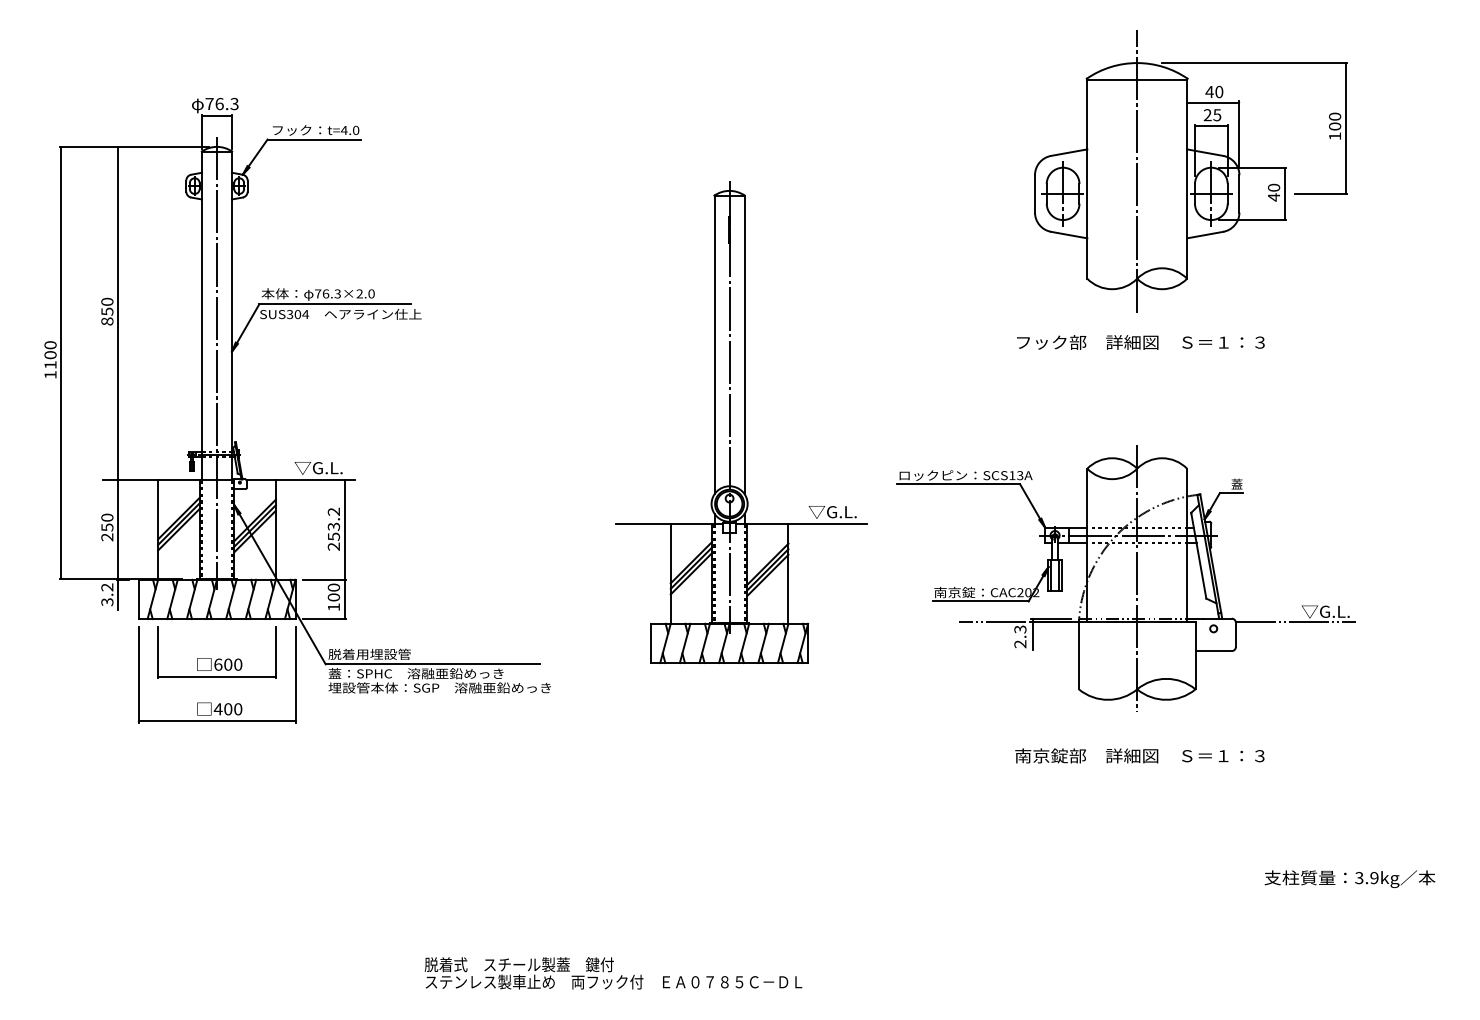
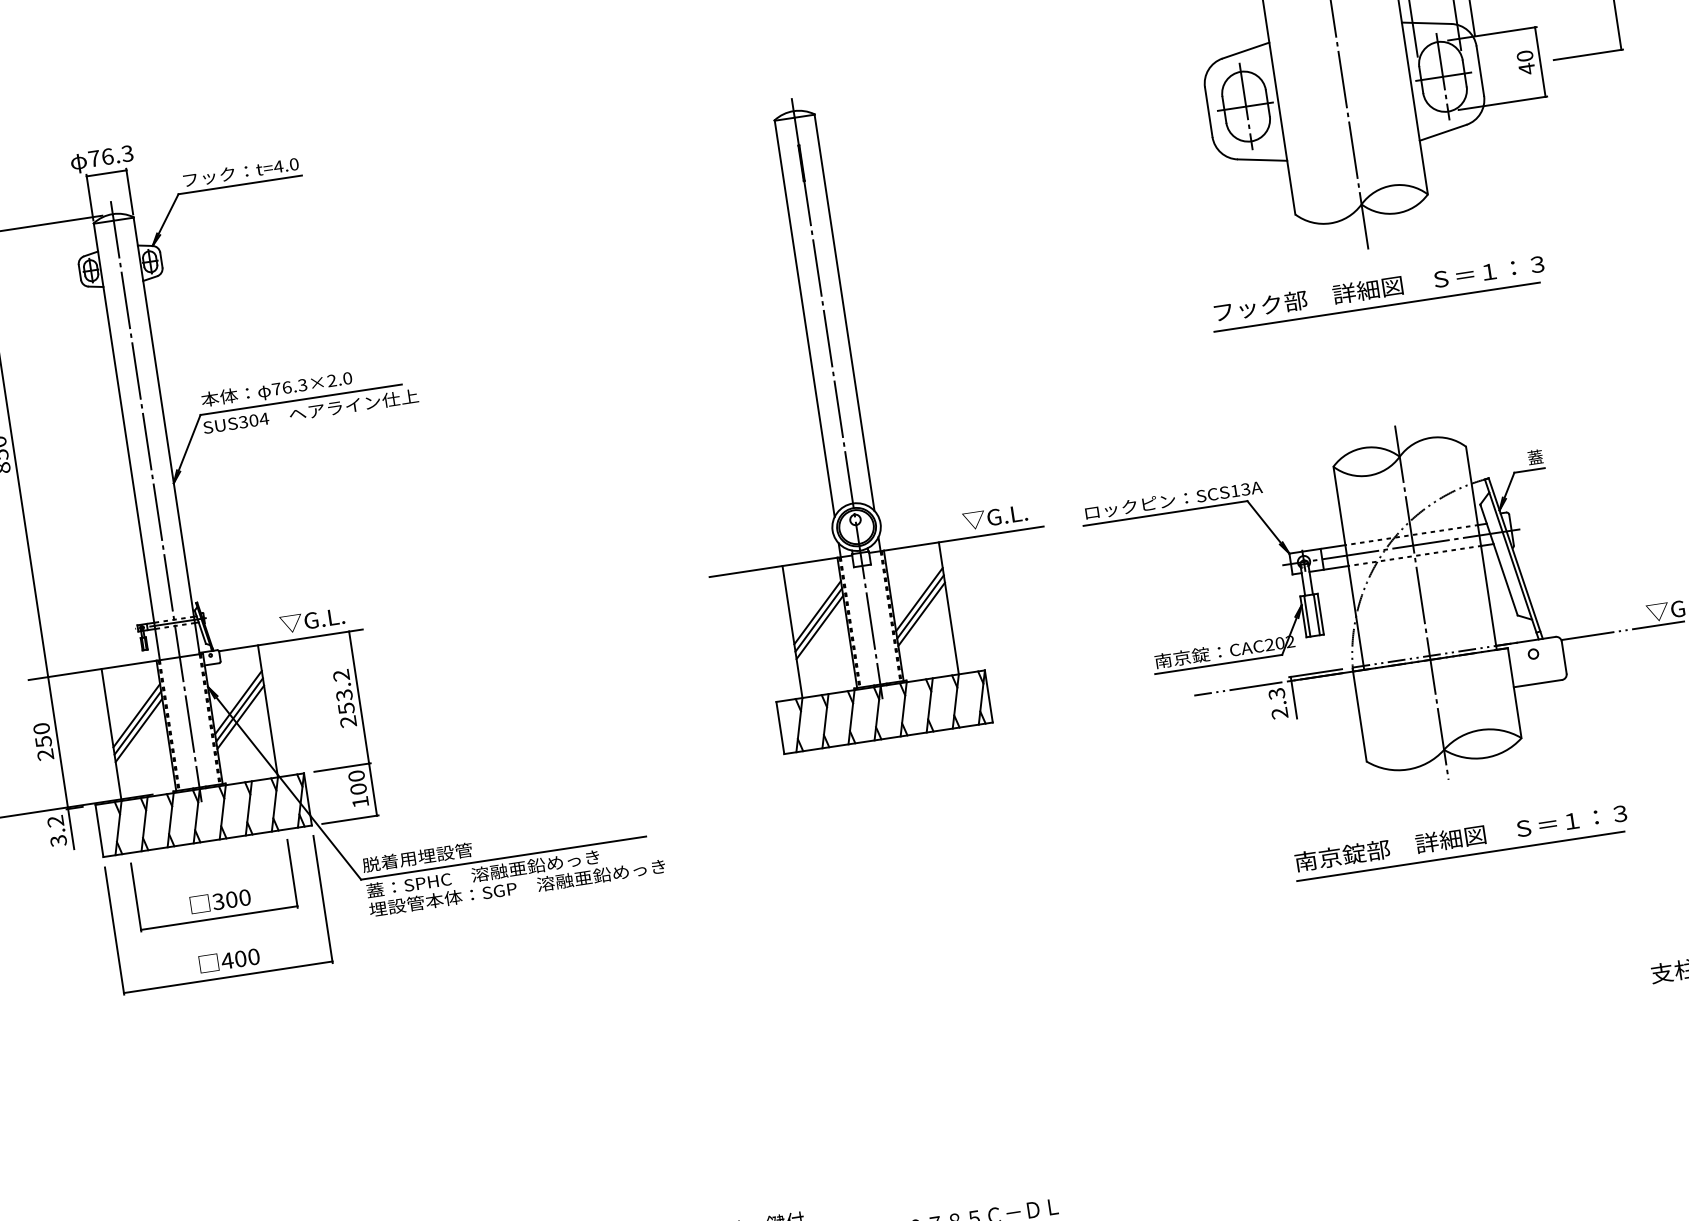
line: (1136, 356) -> (1376, 307), added
part: (741, 422) -> (856, 416), moved
text: (218, 664) -> (218, 901), 600 -> 300
line: (1137, 769) -> (1460, 856), added

